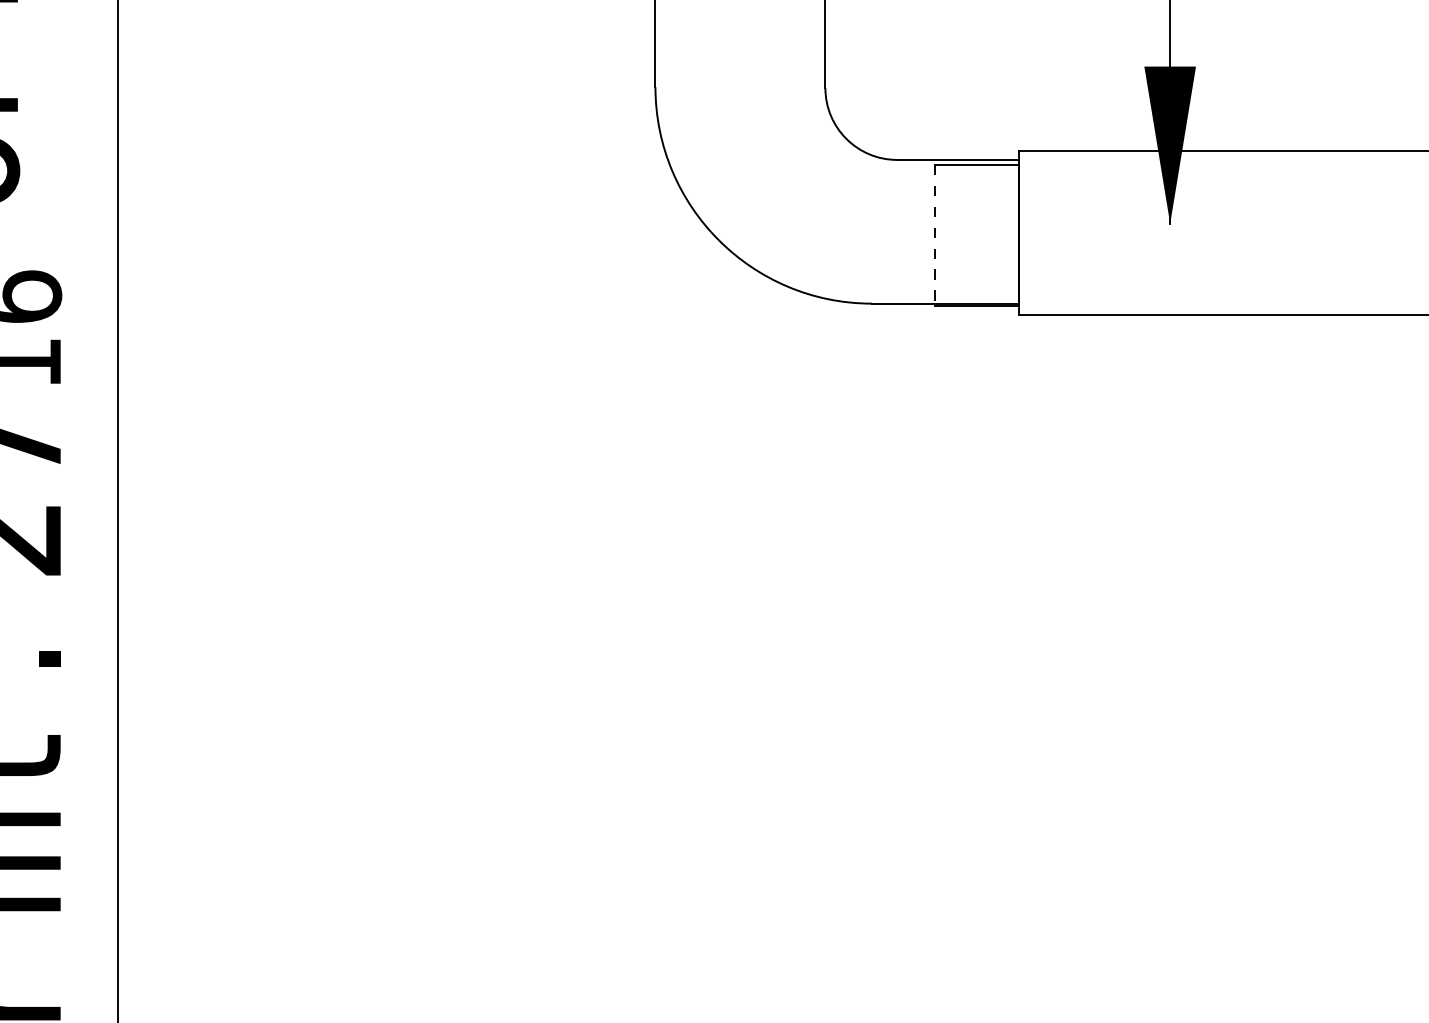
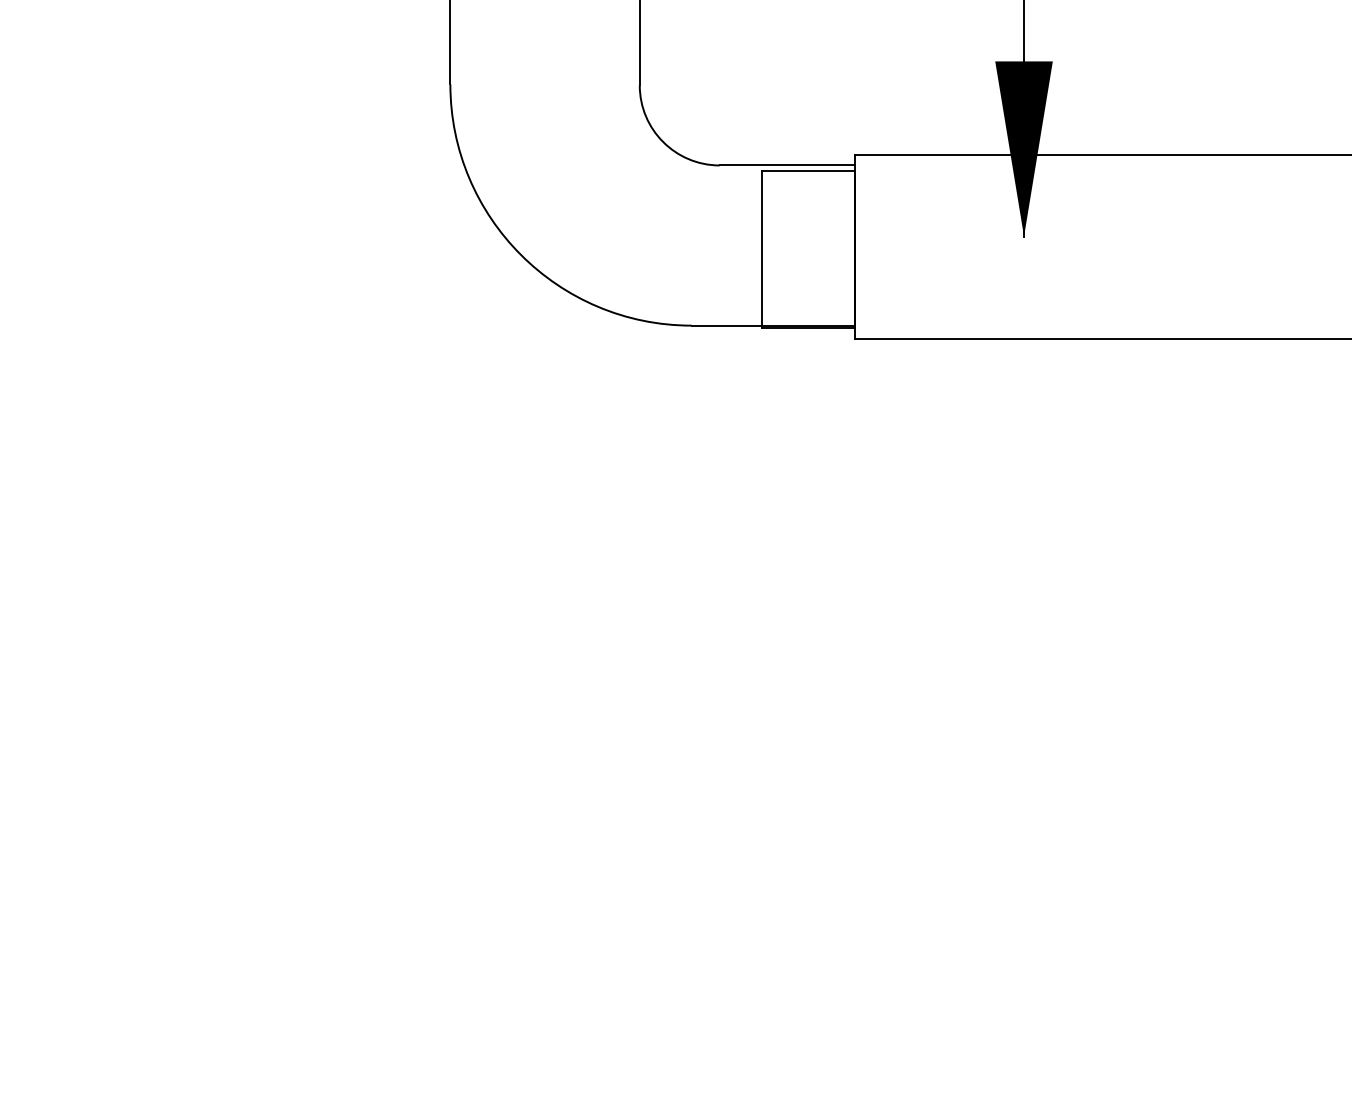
line: (935, 235) -> (762, 249), dashed -> solid

